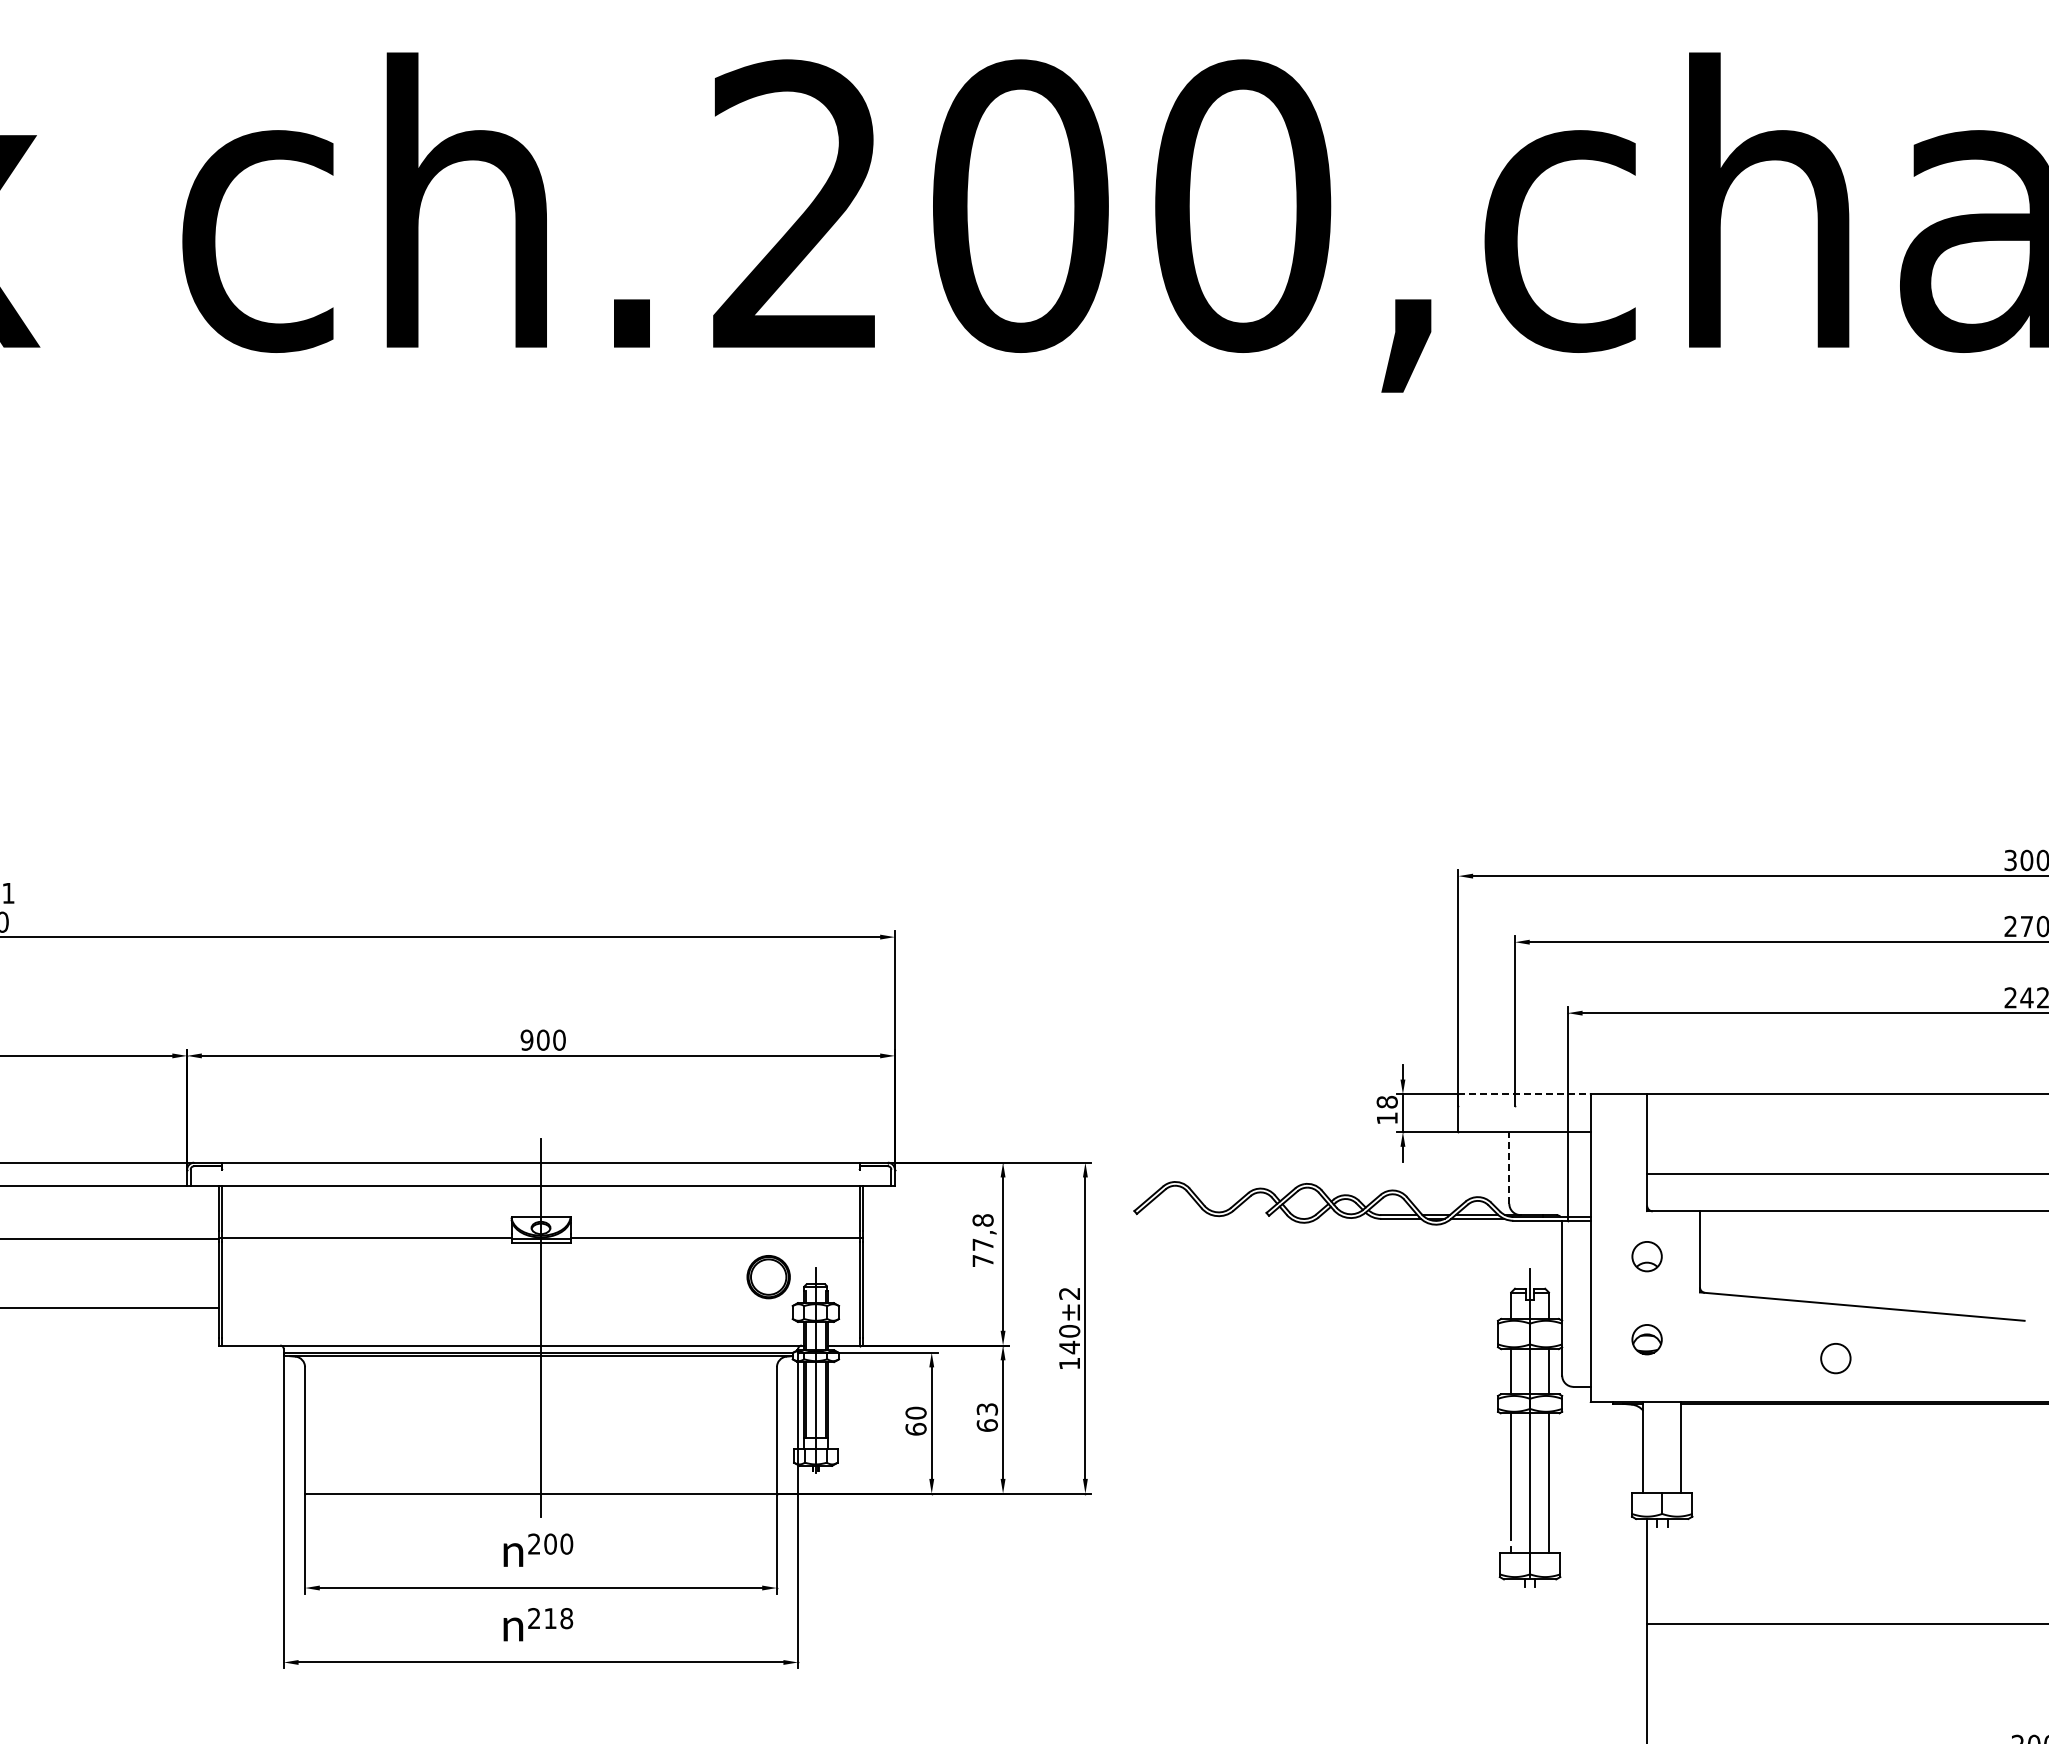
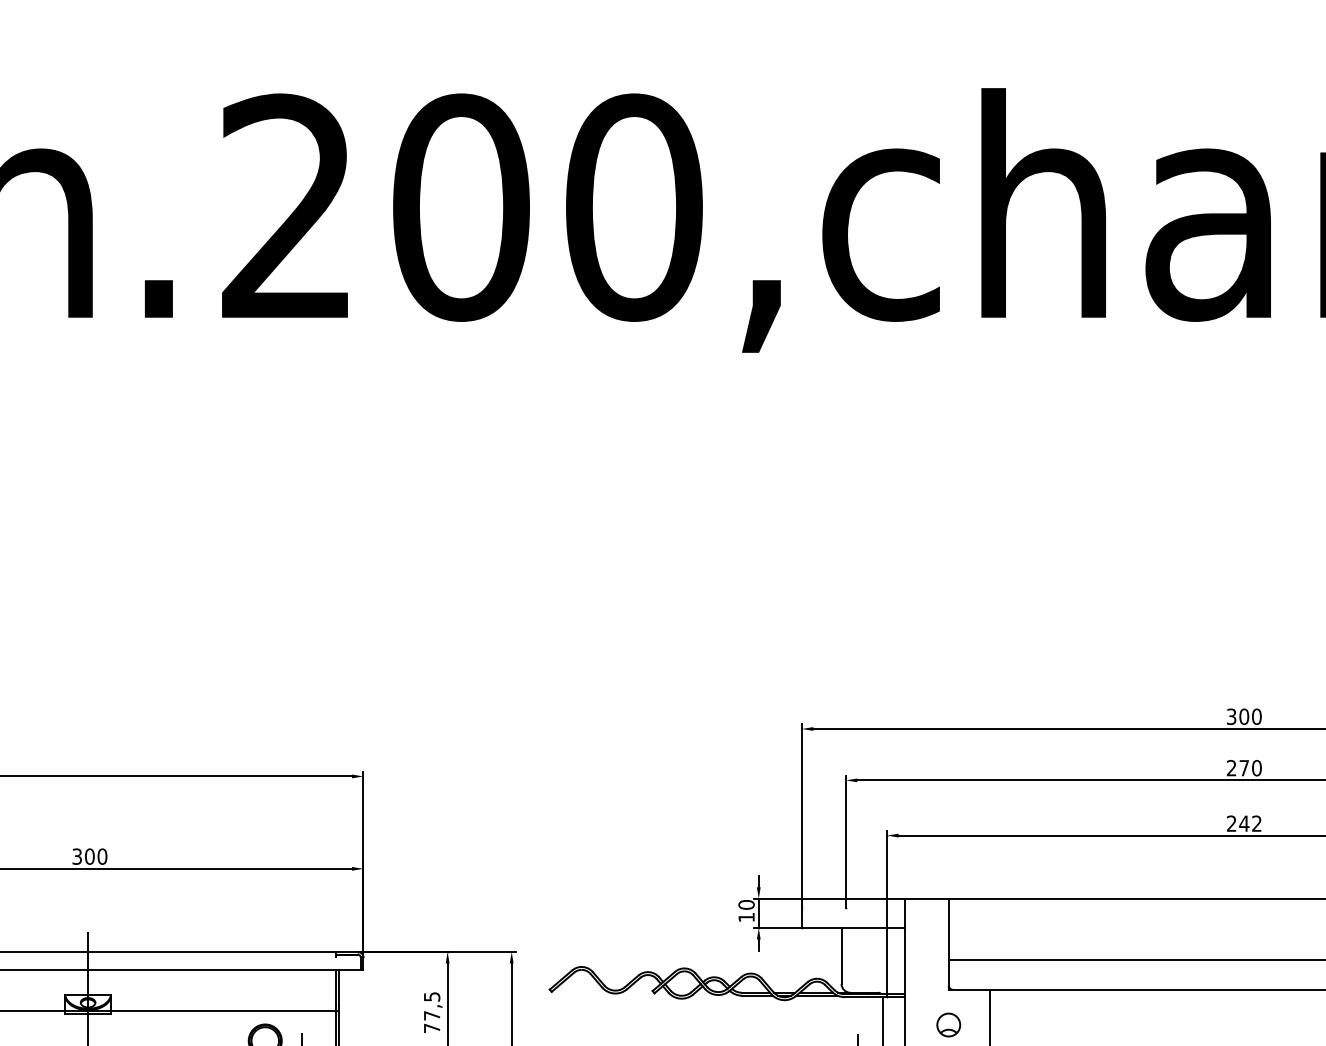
text: (526, 1039) -> (76, 856), 900 -> 300
line: (1524, 1094) -> (853, 898), dashed -> solid
text: (1387, 1101) -> (746, 904), 18 -> 10
line: (1509, 1167) -> (841, 955), dashed -> solid
text: (982, 1220) -> (431, 996), 77,8 -> 77,5

